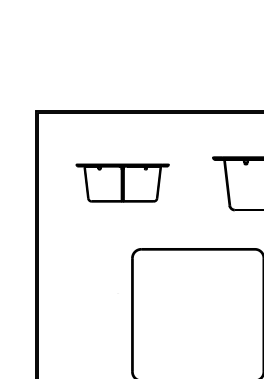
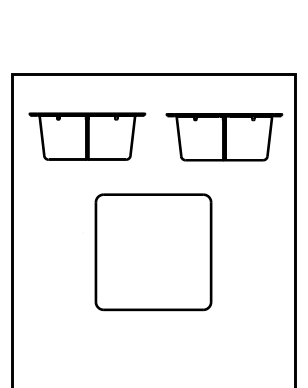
part: (122, 182) -> (87, 136), size x1.43

